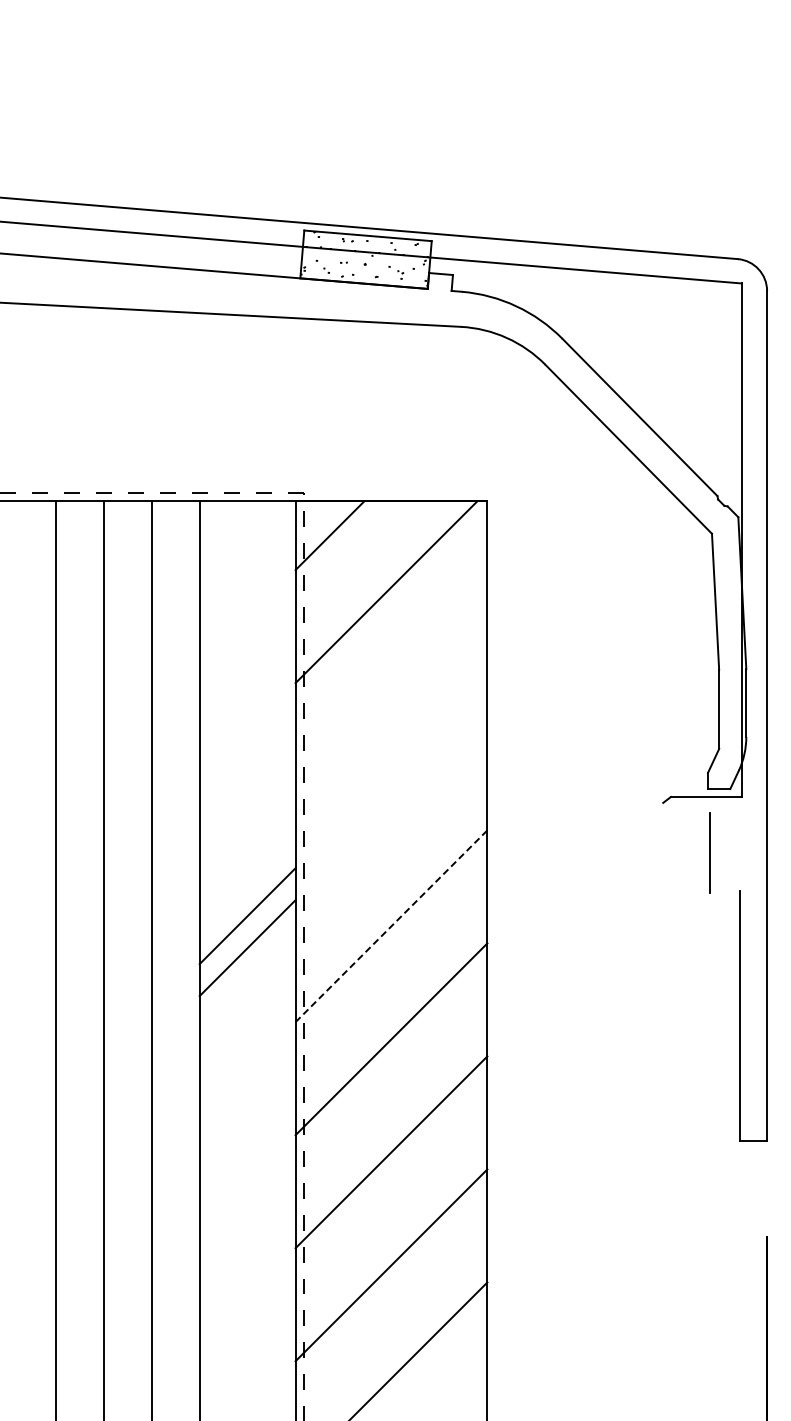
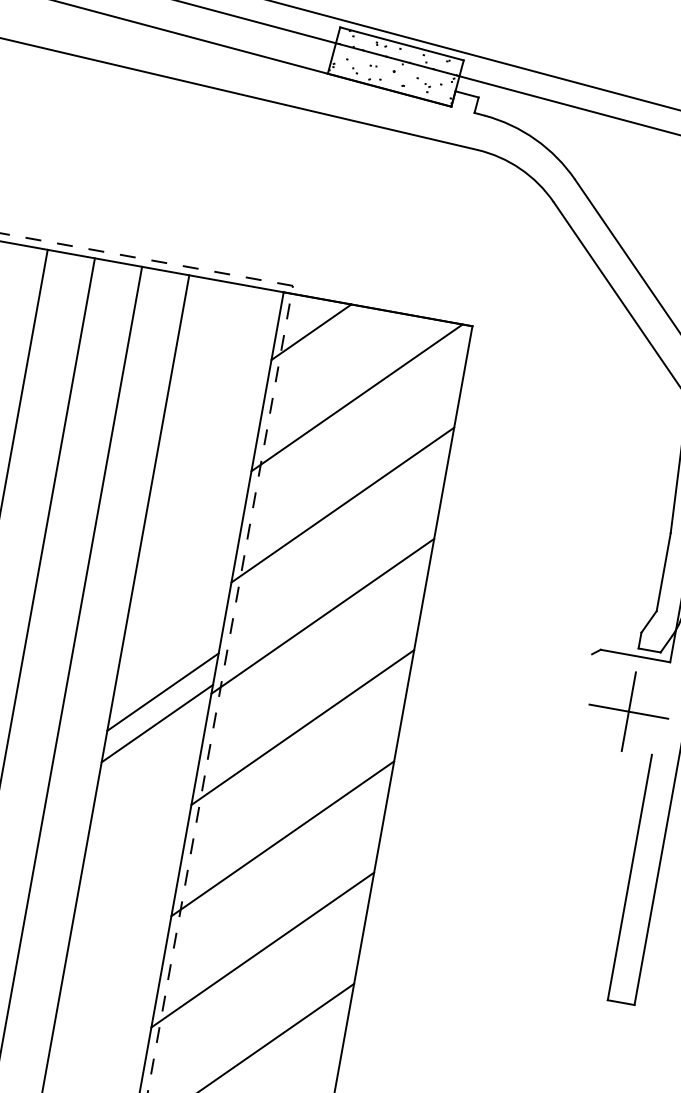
line: (391, 700) -> (342, 505), added
line: (391, 813) -> (322, 616), added
line: (709, 852) -> (628, 711), added
line: (391, 926) -> (302, 727), dashed -> solid

